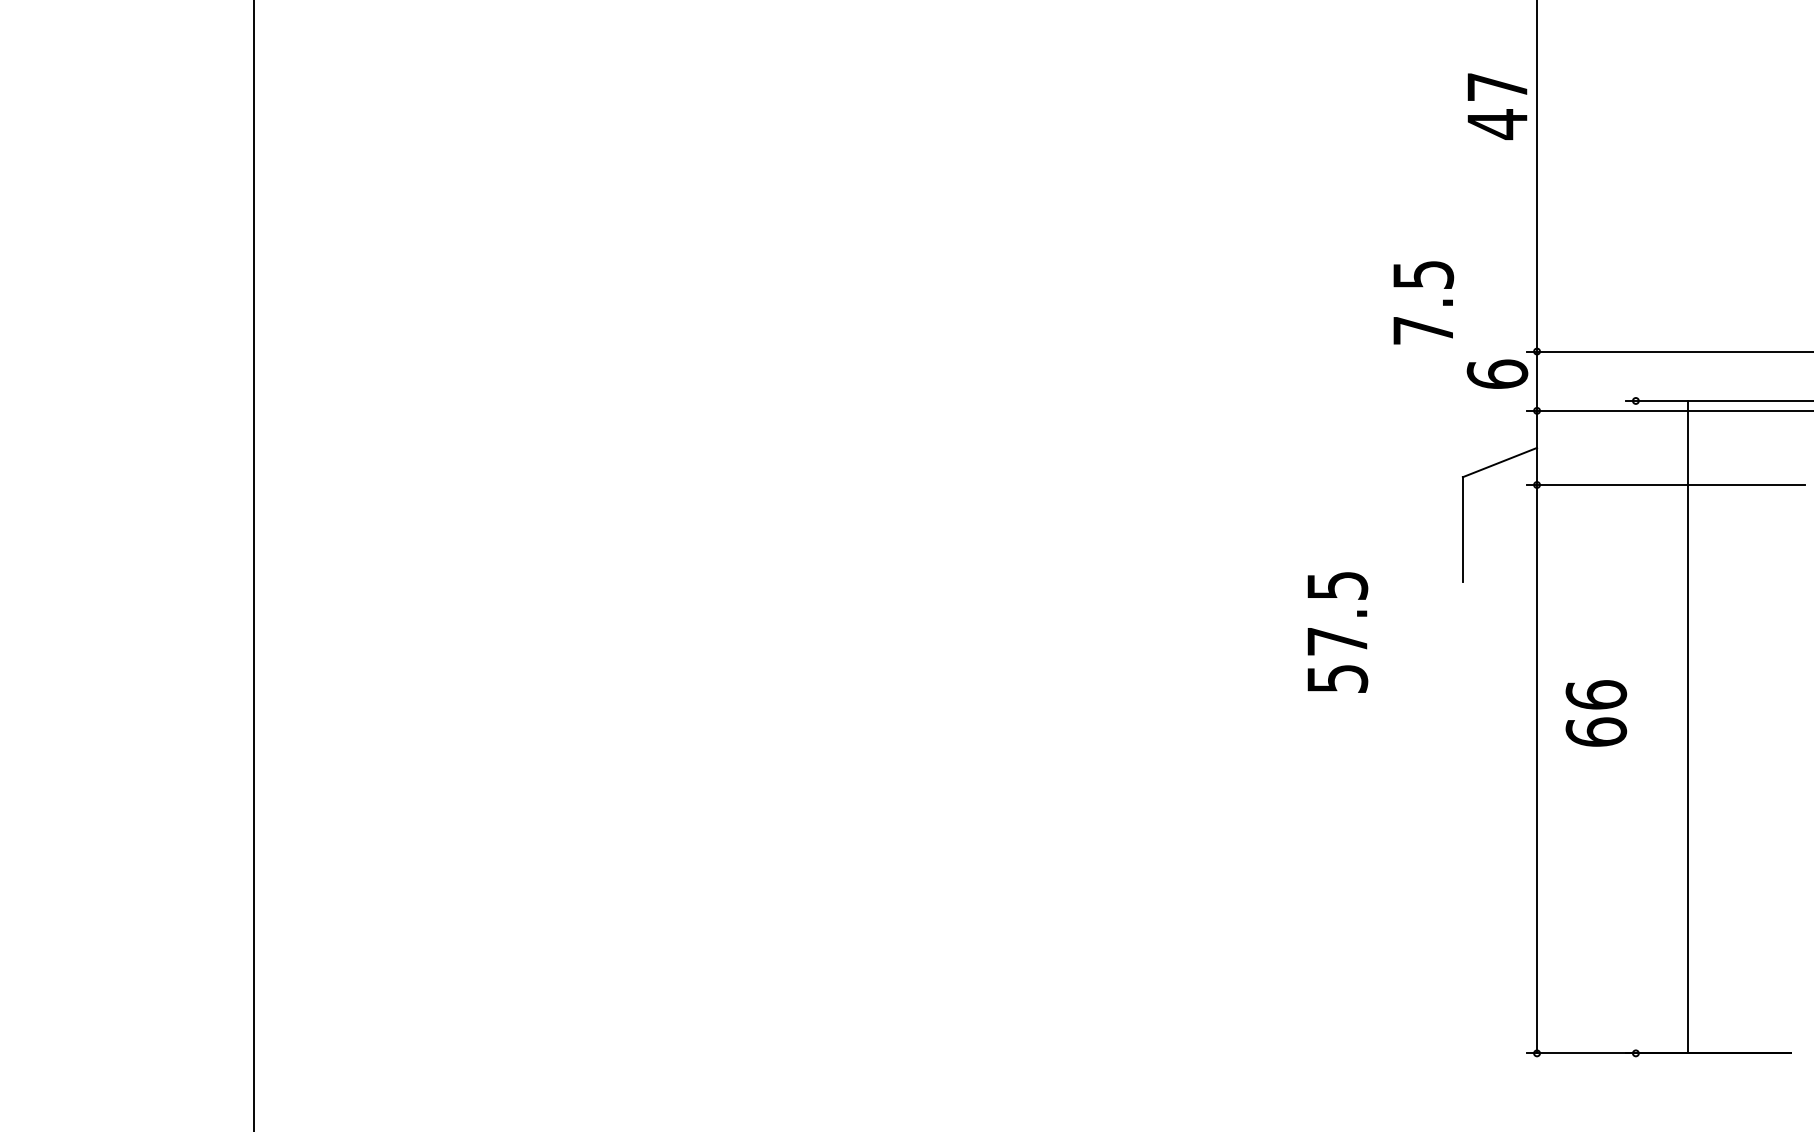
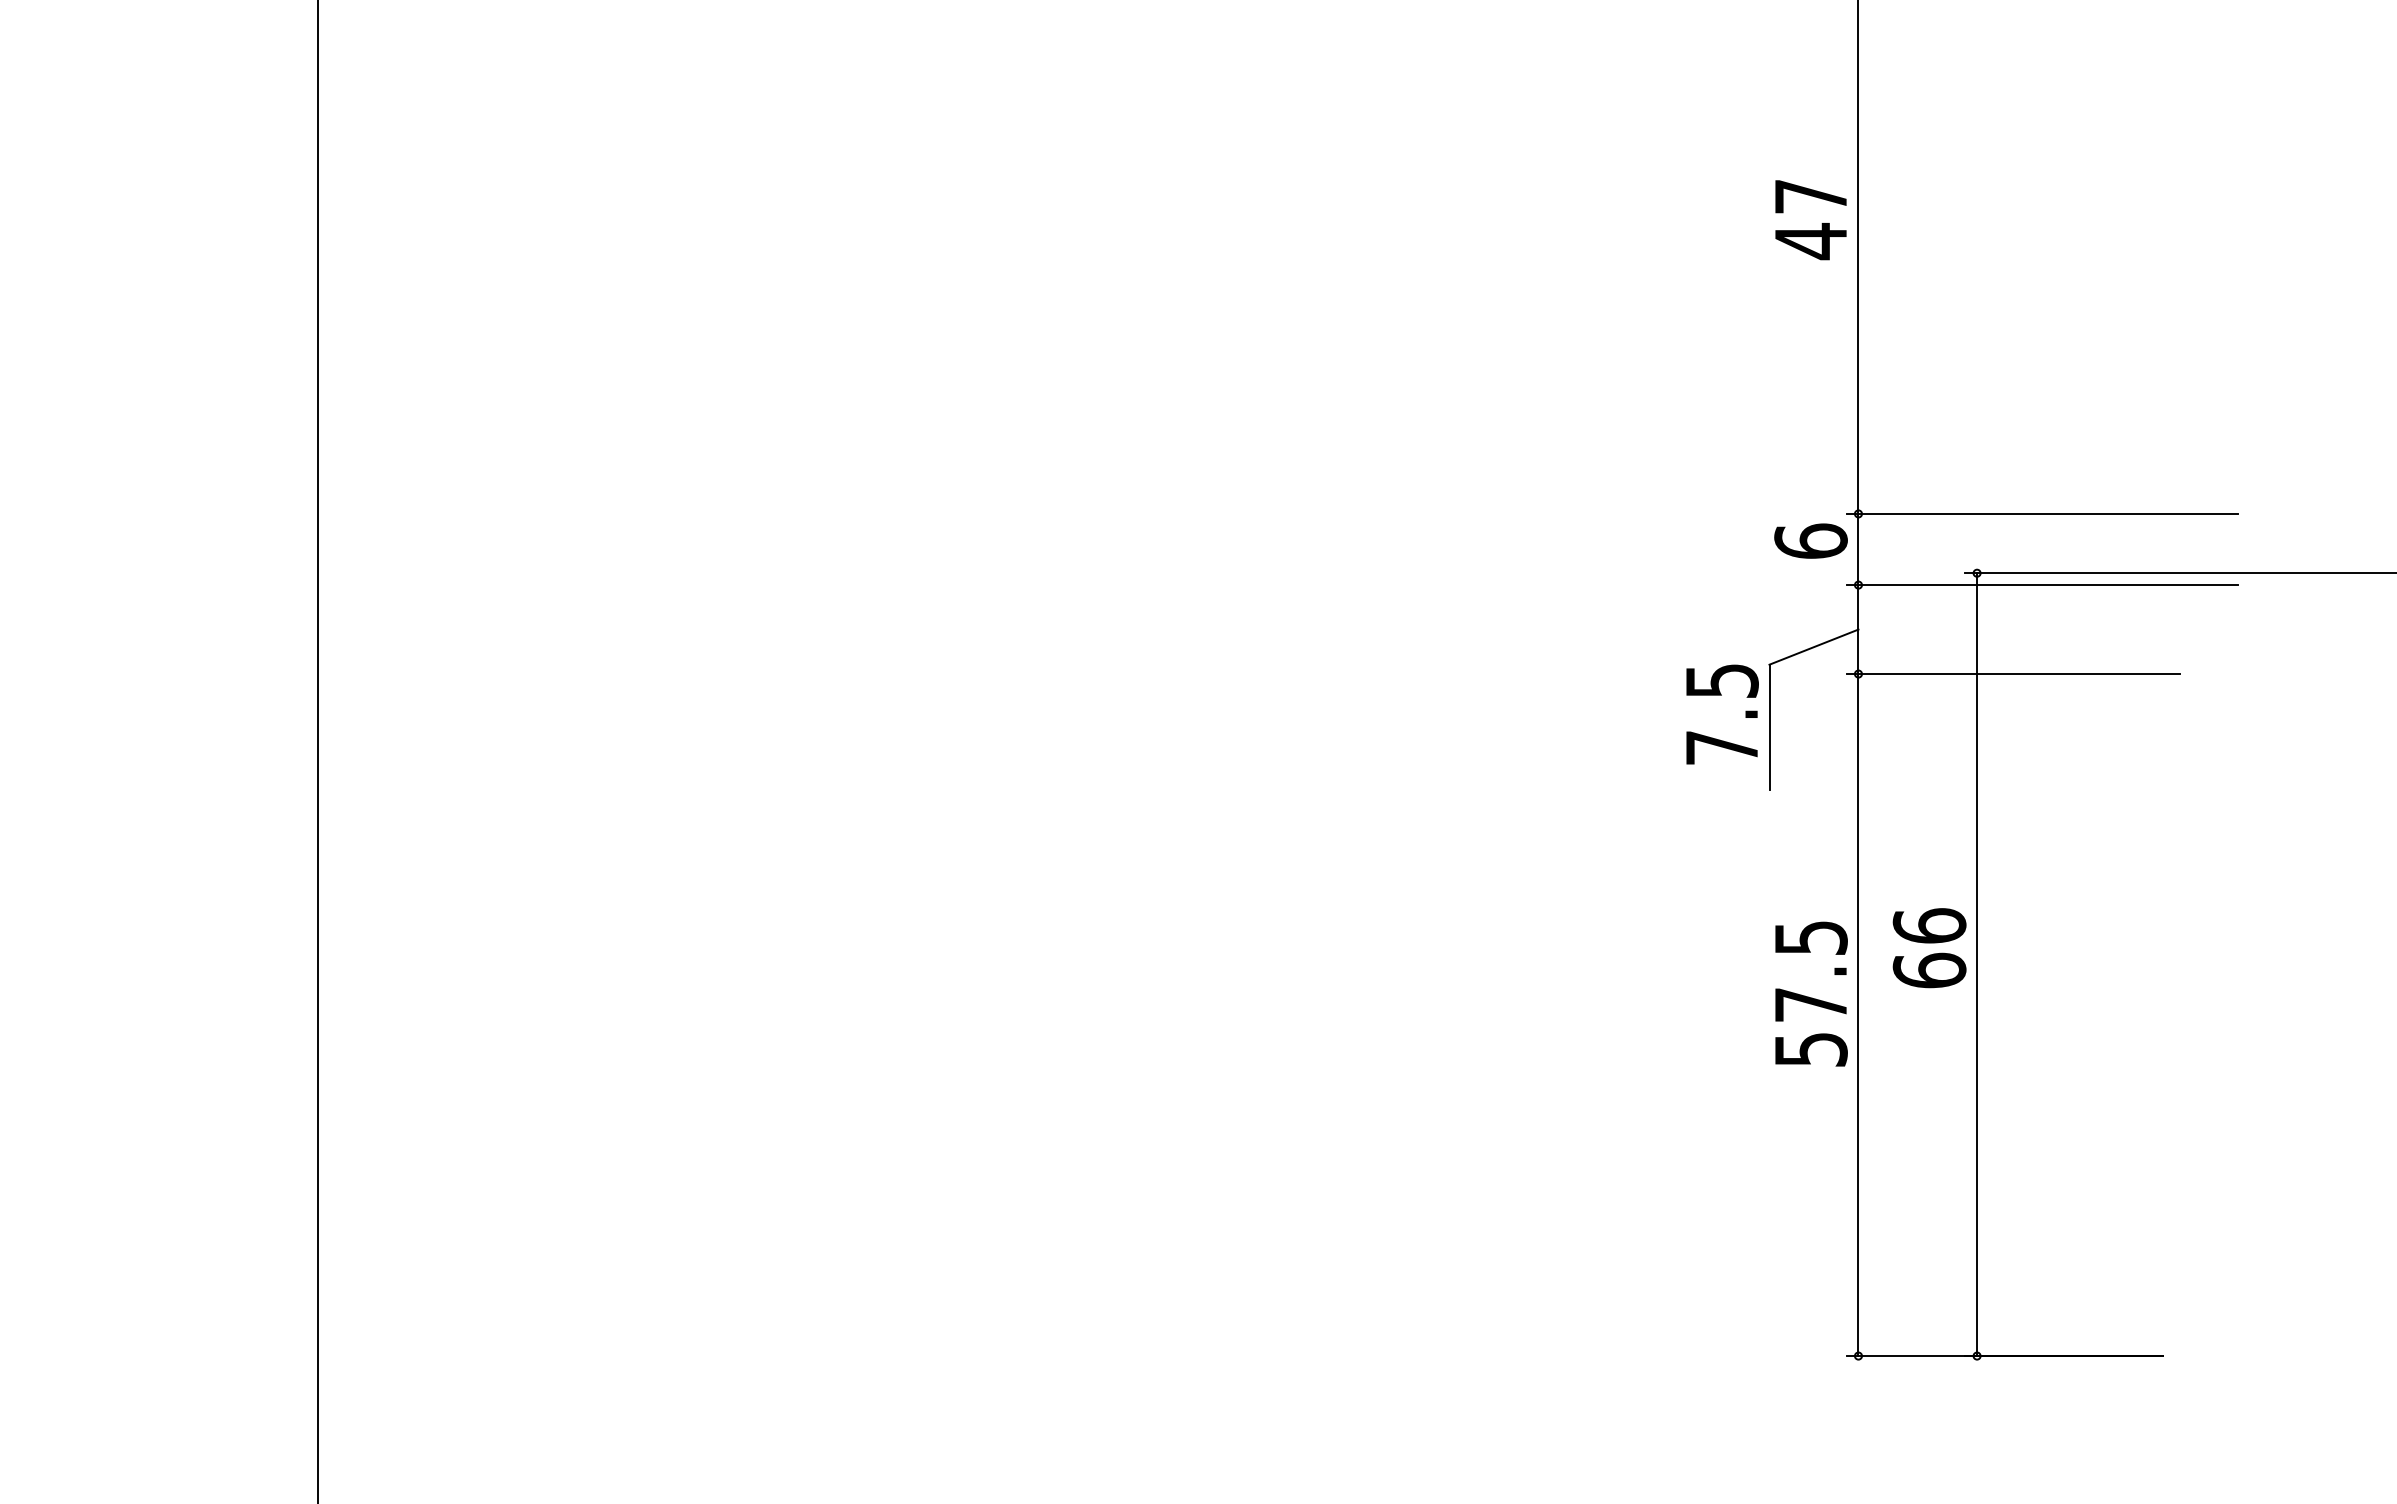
text: (1423, 302) -> (1722, 714), moved
text: (1337, 632) -> (1811, 993), moved
line: (1687, 727) -> (1977, 964), moved

